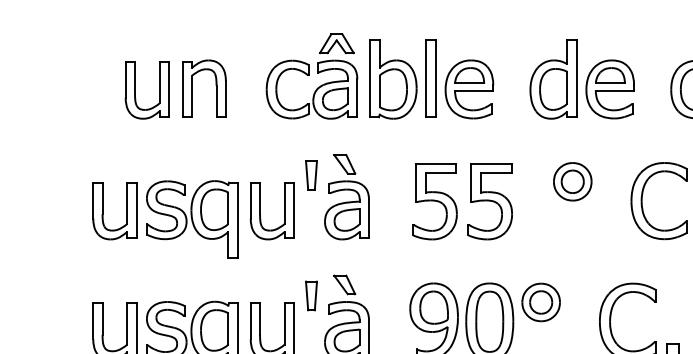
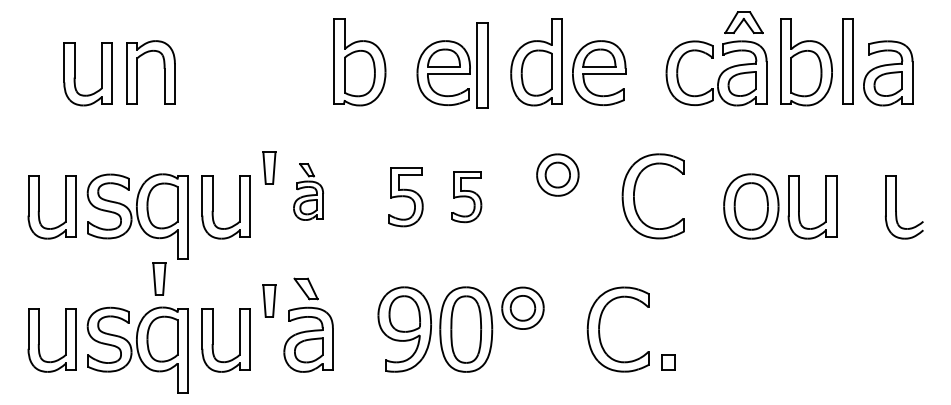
part: (311, 76) -> (269, 58), removed
part: (431, 78) -> (482, 65), moved
part: (346, 196) -> (308, 191), size x0.6
part: (434, 202) -> (405, 197), size x0.7
part: (490, 202) -> (466, 197), size x0.6
part: (211, 275) -> (159, 278), added

